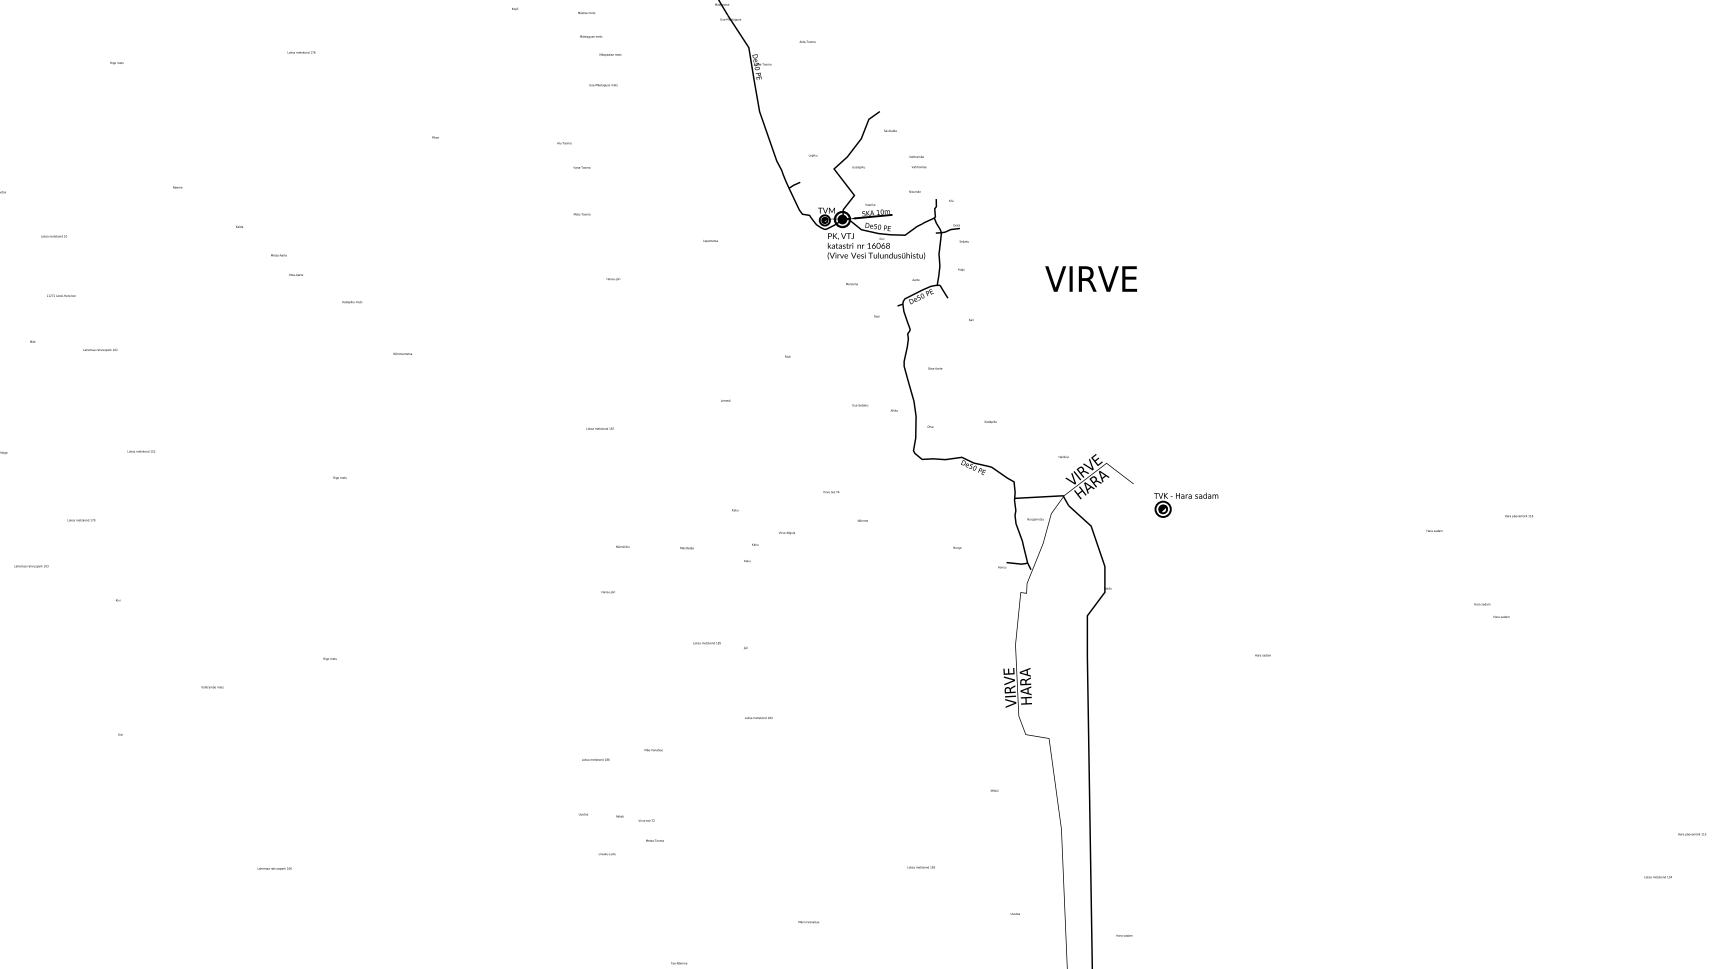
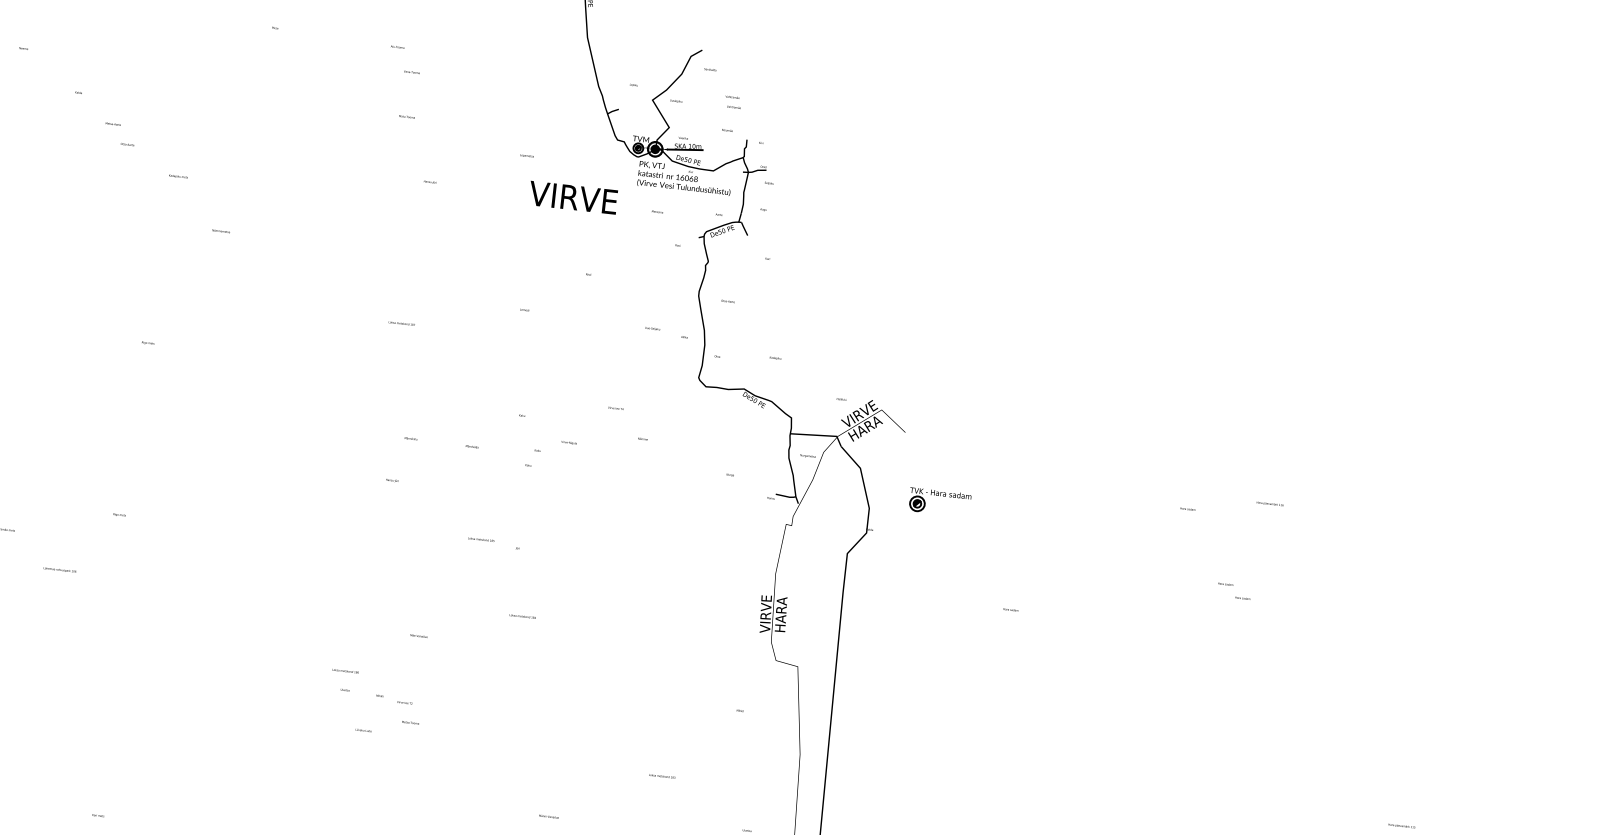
text: (1090, 278) -> (572, 197), moved
part: (1186, 504) -> (940, 501), moved
text: (595, 759) -> (345, 670), moved
text: (274, 868) -> (59, 569), moved

